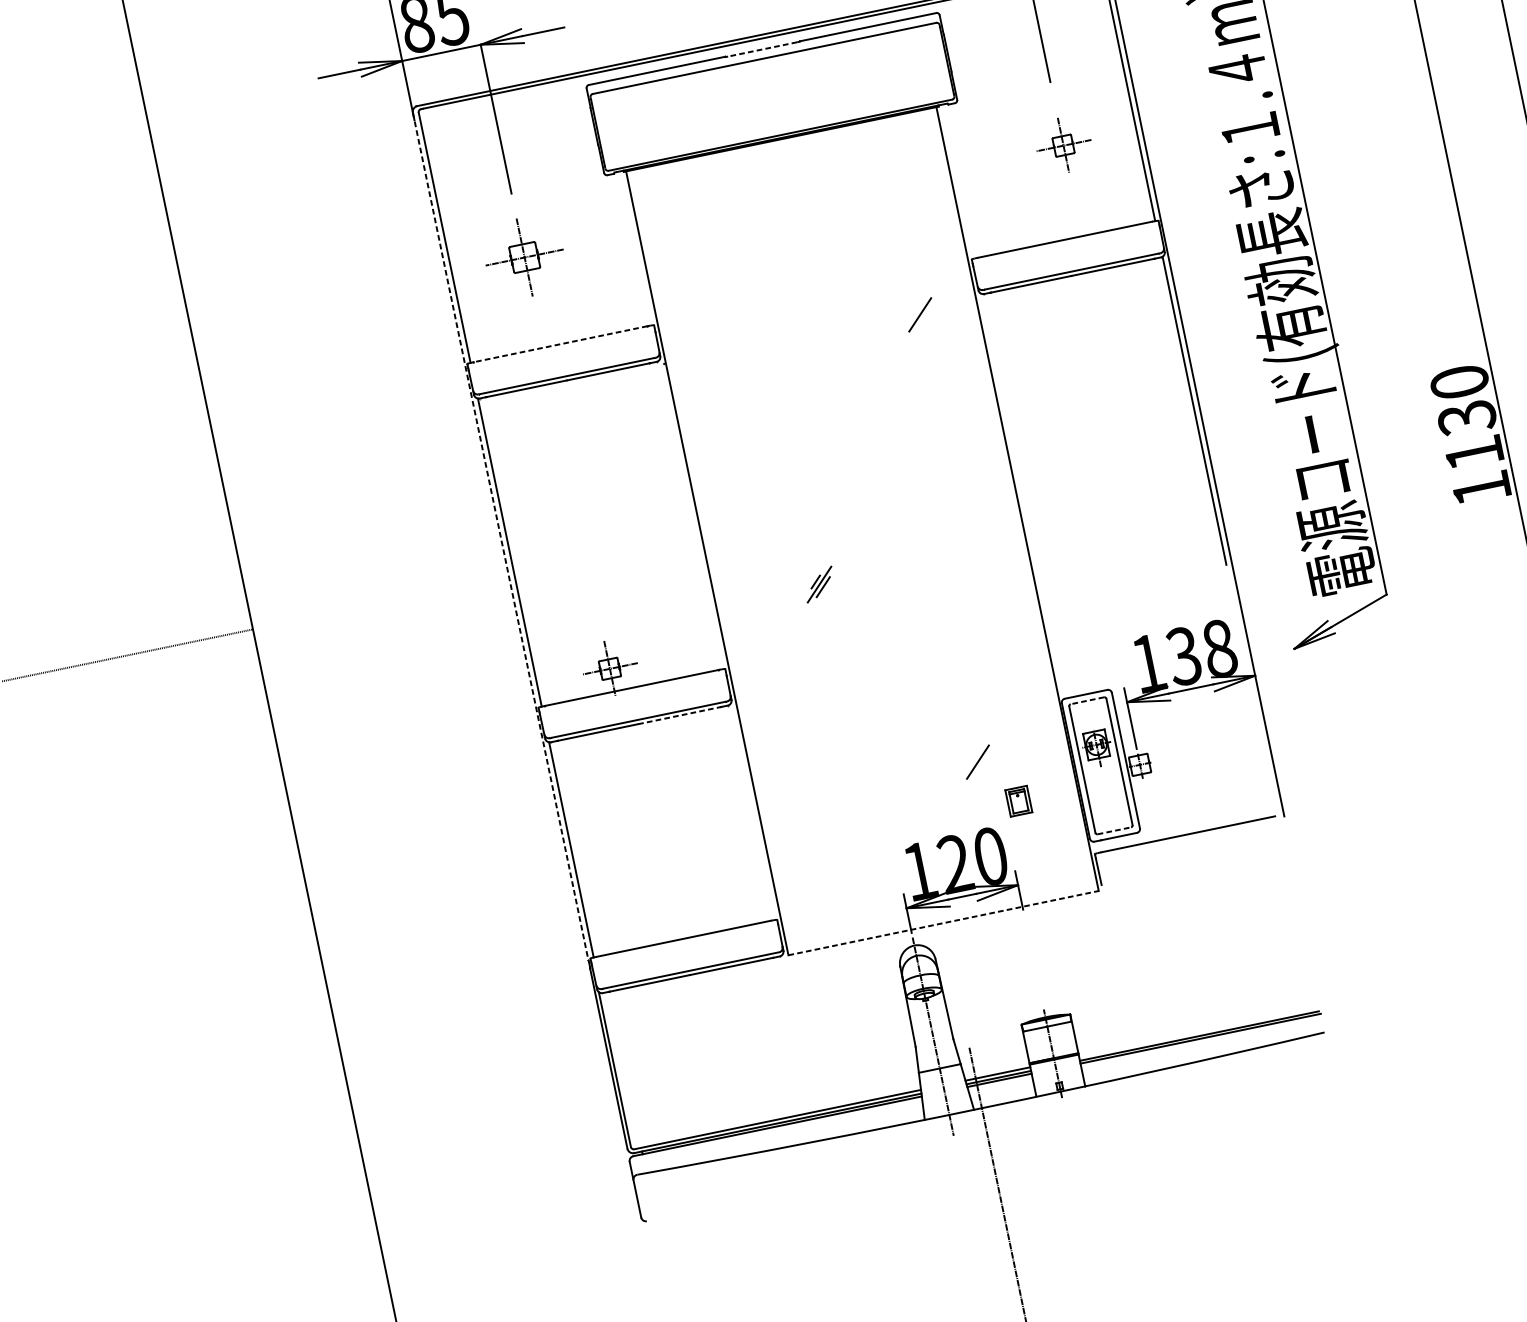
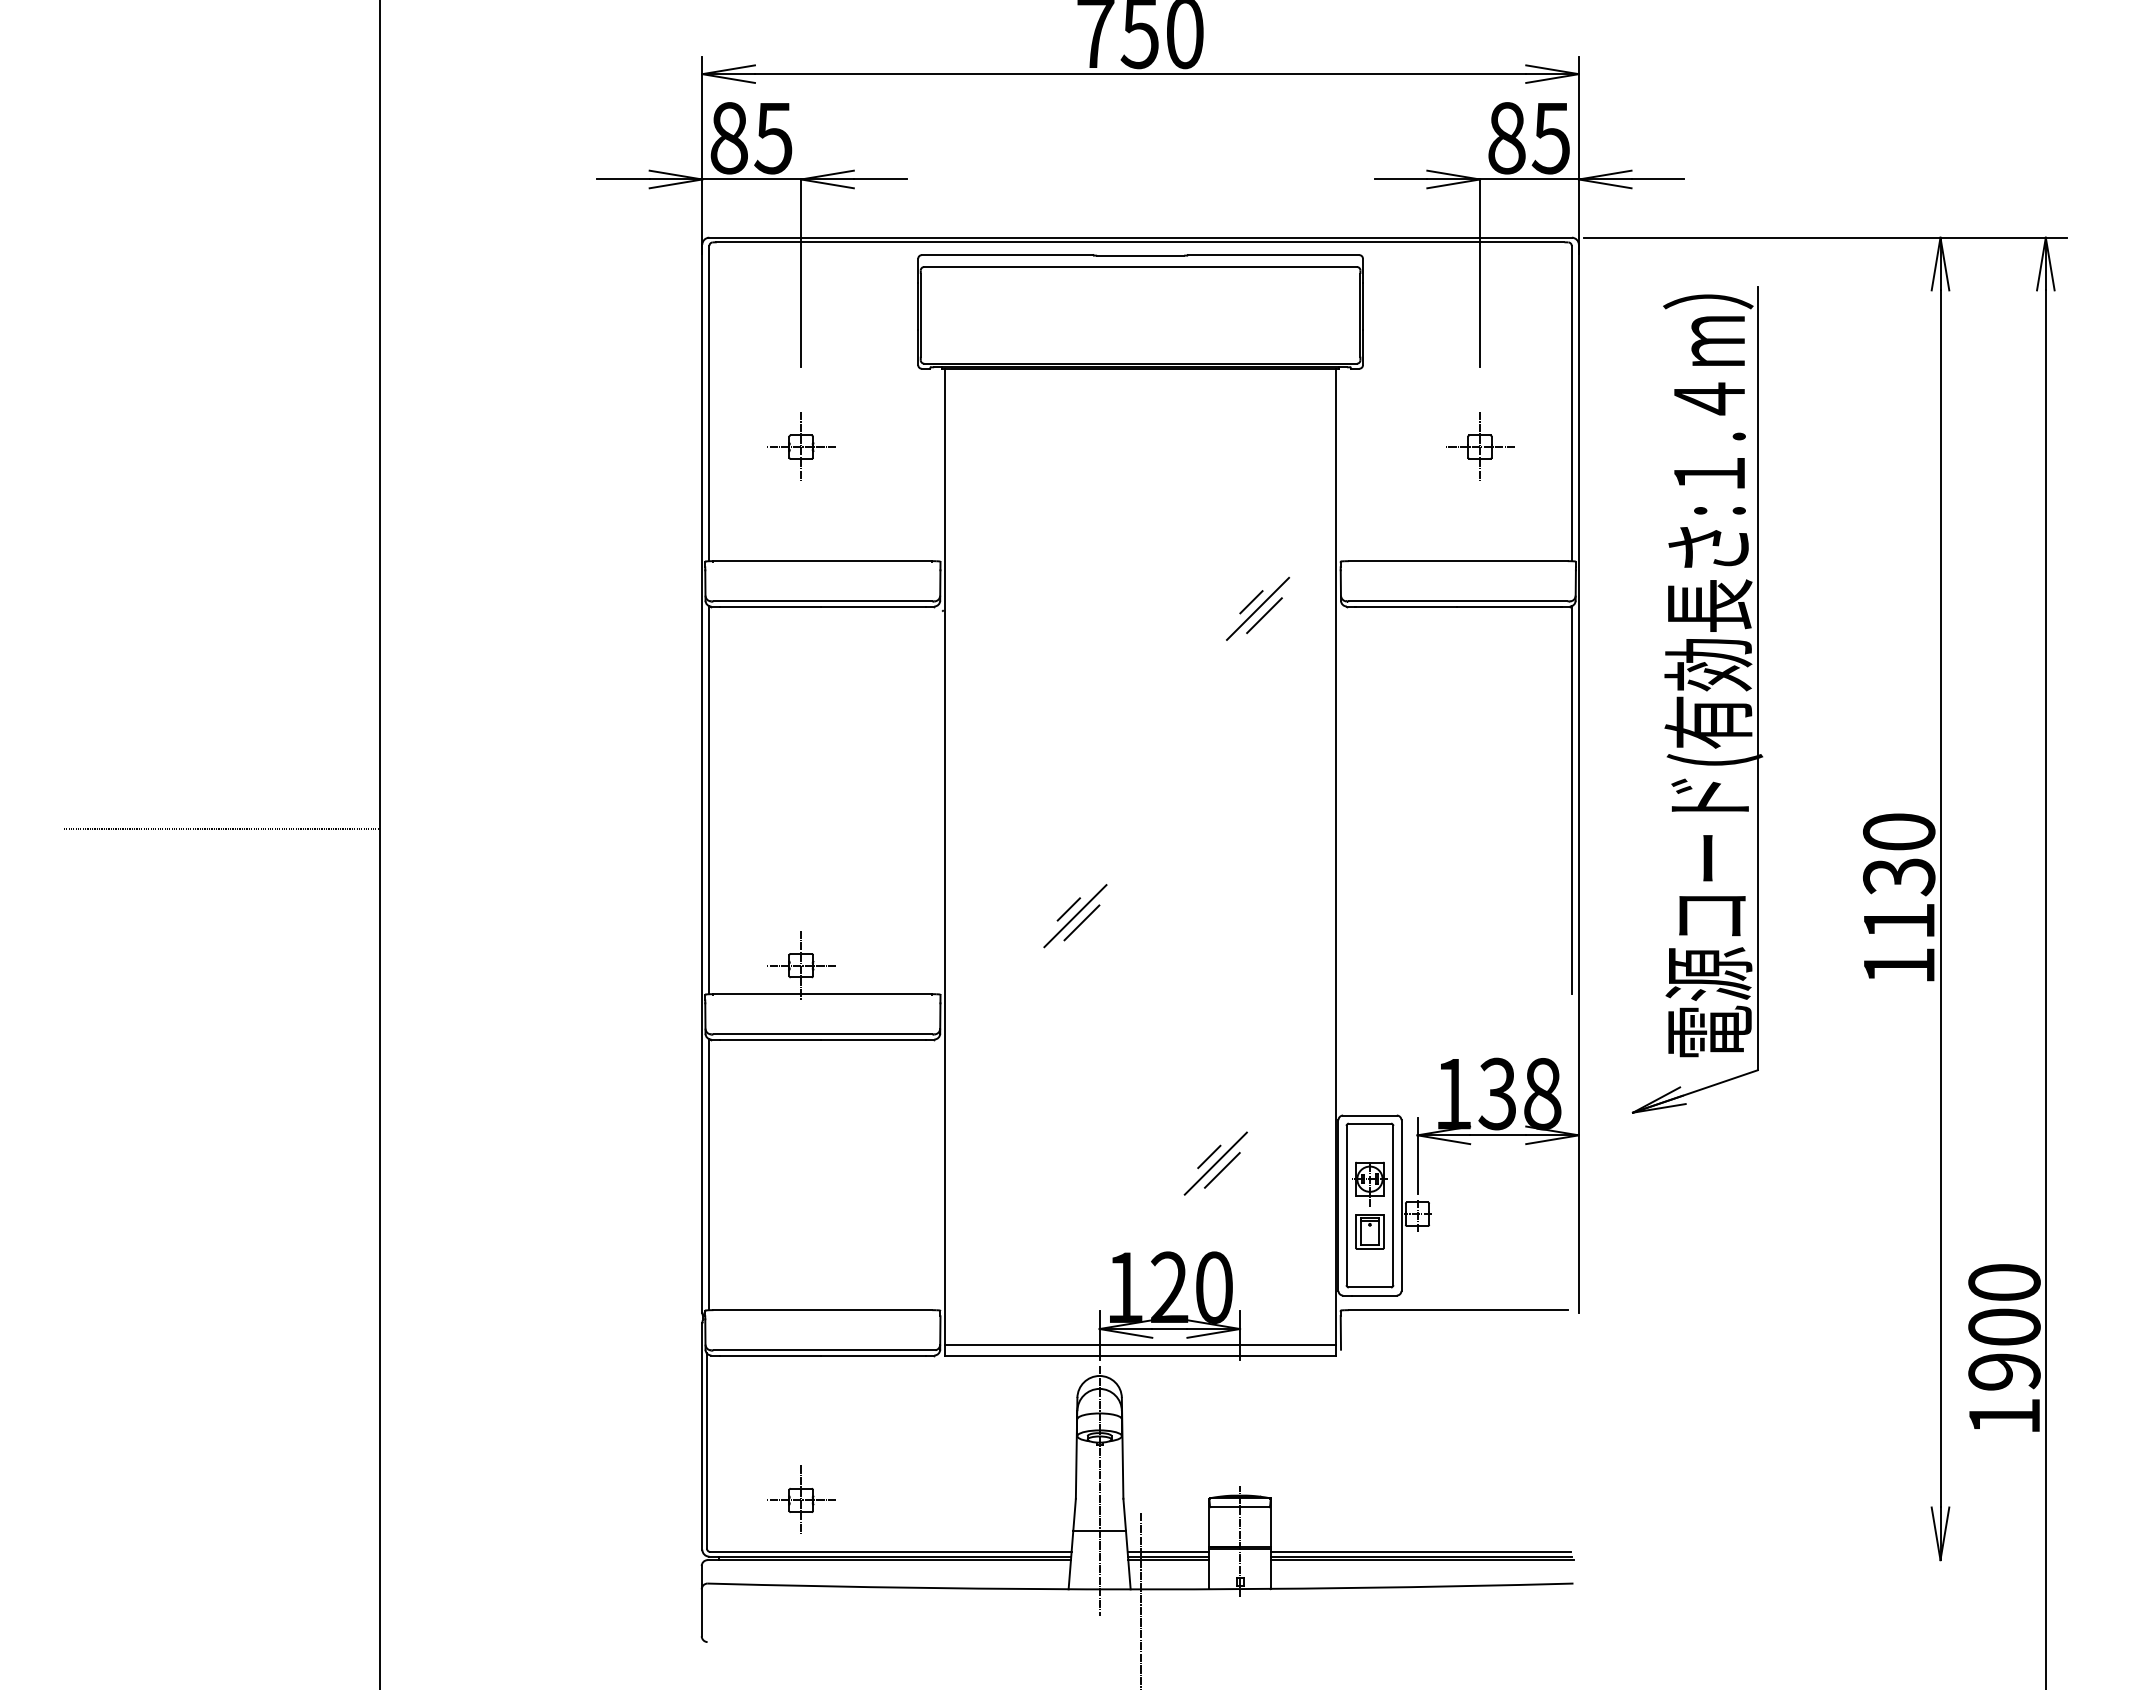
line: (762, 49) -> (1140, 255), dashed -> solid
part: (524, 256) -> (801, 446), size x0.71
line: (907, 306) -> (1251, 602), added
line: (913, 310) -> (1257, 608), added
line: (560, 344) -> (822, 561), dashed -> solid
line: (500, 536) -> (702, 778), dashed -> solid
part: (819, 584) -> (1075, 916), size x1.67
line: (1087, 700) -> (1369, 1123), dashed -> solid
line: (680, 715) -> (874, 1039), dashed -> solid
line: (965, 753) -> (1209, 1156), added
line: (971, 757) -> (1215, 1163), added
part: (1018, 801) -> (1369, 1231), moved
line: (1114, 830) -> (1370, 1287), dashed -> solid
line: (941, 914) -> (1140, 1345), added
line: (944, 923) -> (1141, 1356), dashed -> solid
line: (1198, 1032) -> (1420, 1552), added
part: (697, 1092) -> (801, 1499), added

